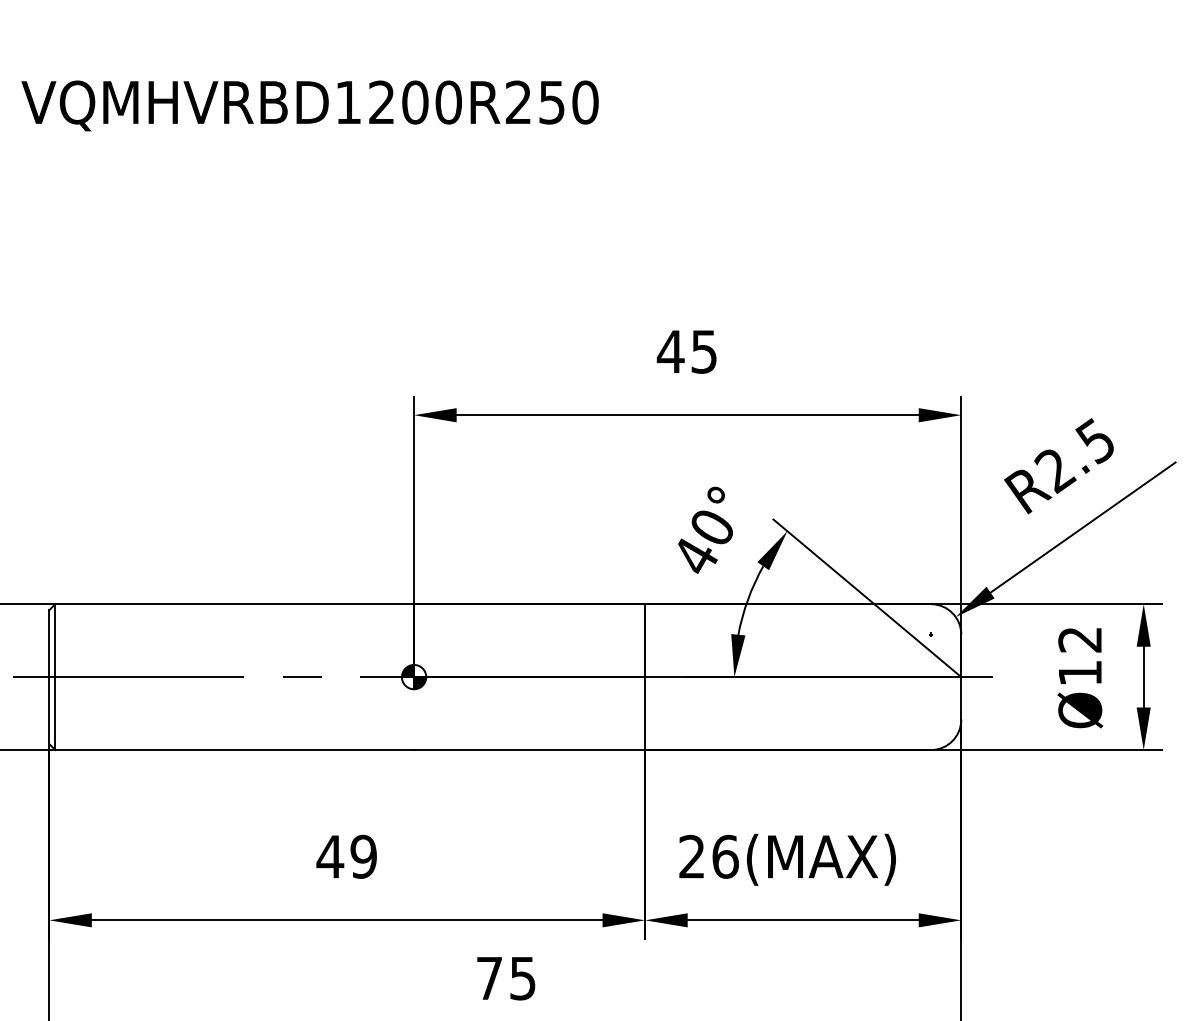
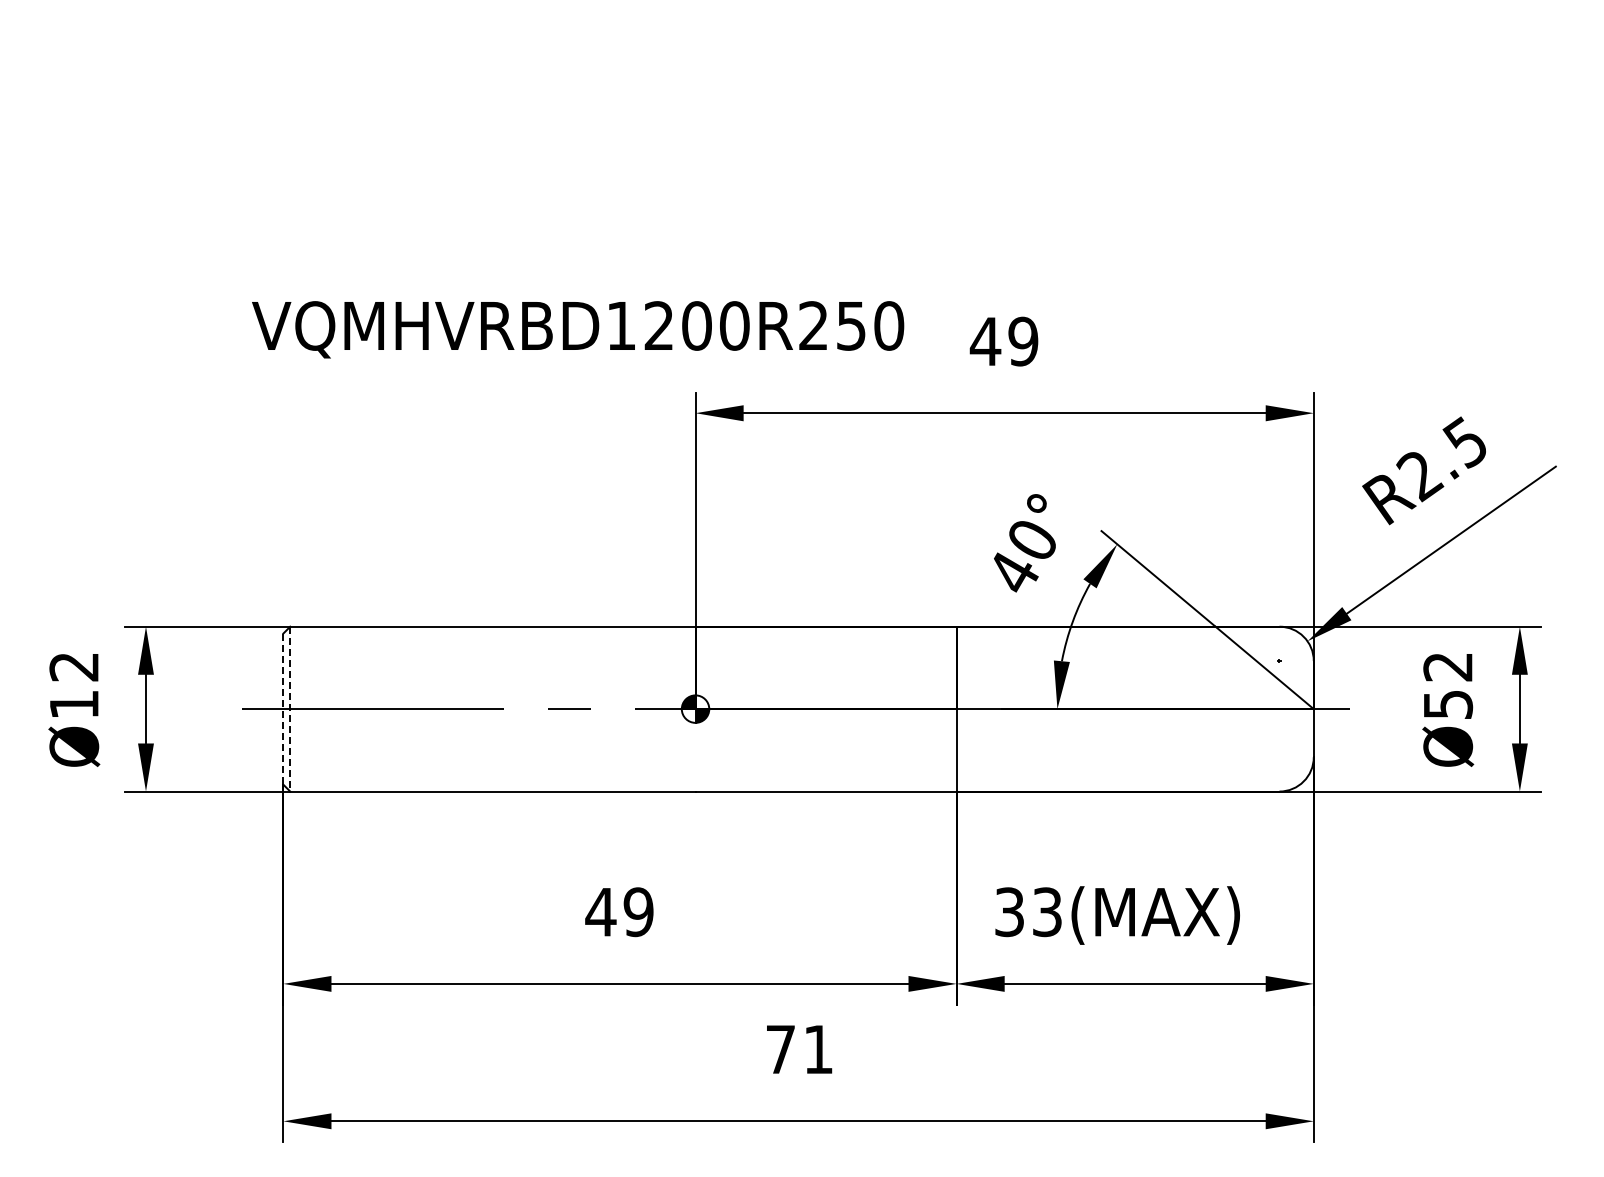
text: (310, 105) -> (578, 329), moved
text: (704, 351) -> (1023, 341), 45 -> 49
text: (1080, 673) -> (1448, 704), Ø12 -> Ø52
line: (49, 677) -> (283, 709), solid -> dashed
line: (55, 677) -> (290, 709), solid -> dashed
text: (708, 857) -> (1028, 912), 26(MAX) -> 33(MAX)
text: (522, 978) -> (818, 1049), 75 -> 71

